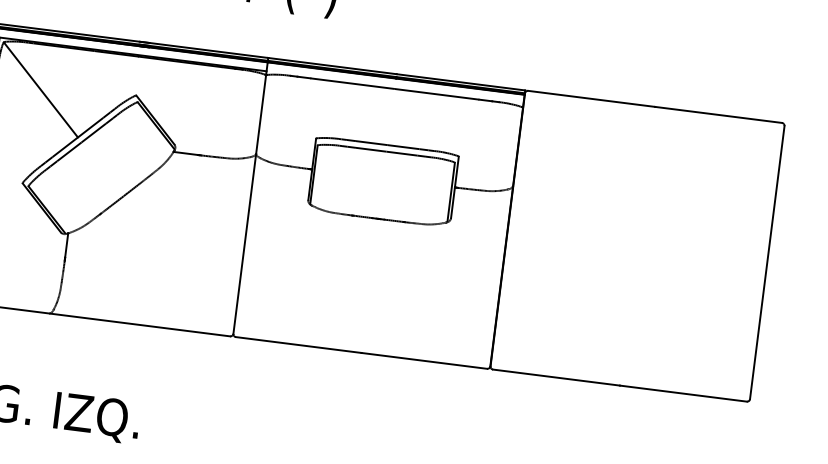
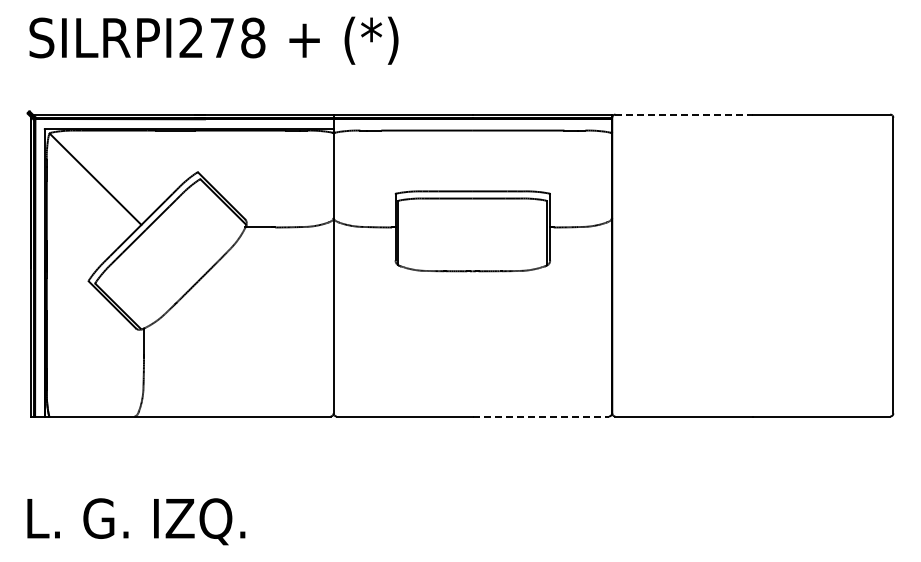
line: (592, 98) -> (684, 114), solid -> dashed
line: (424, 360) -> (541, 416), solid -> dashed

